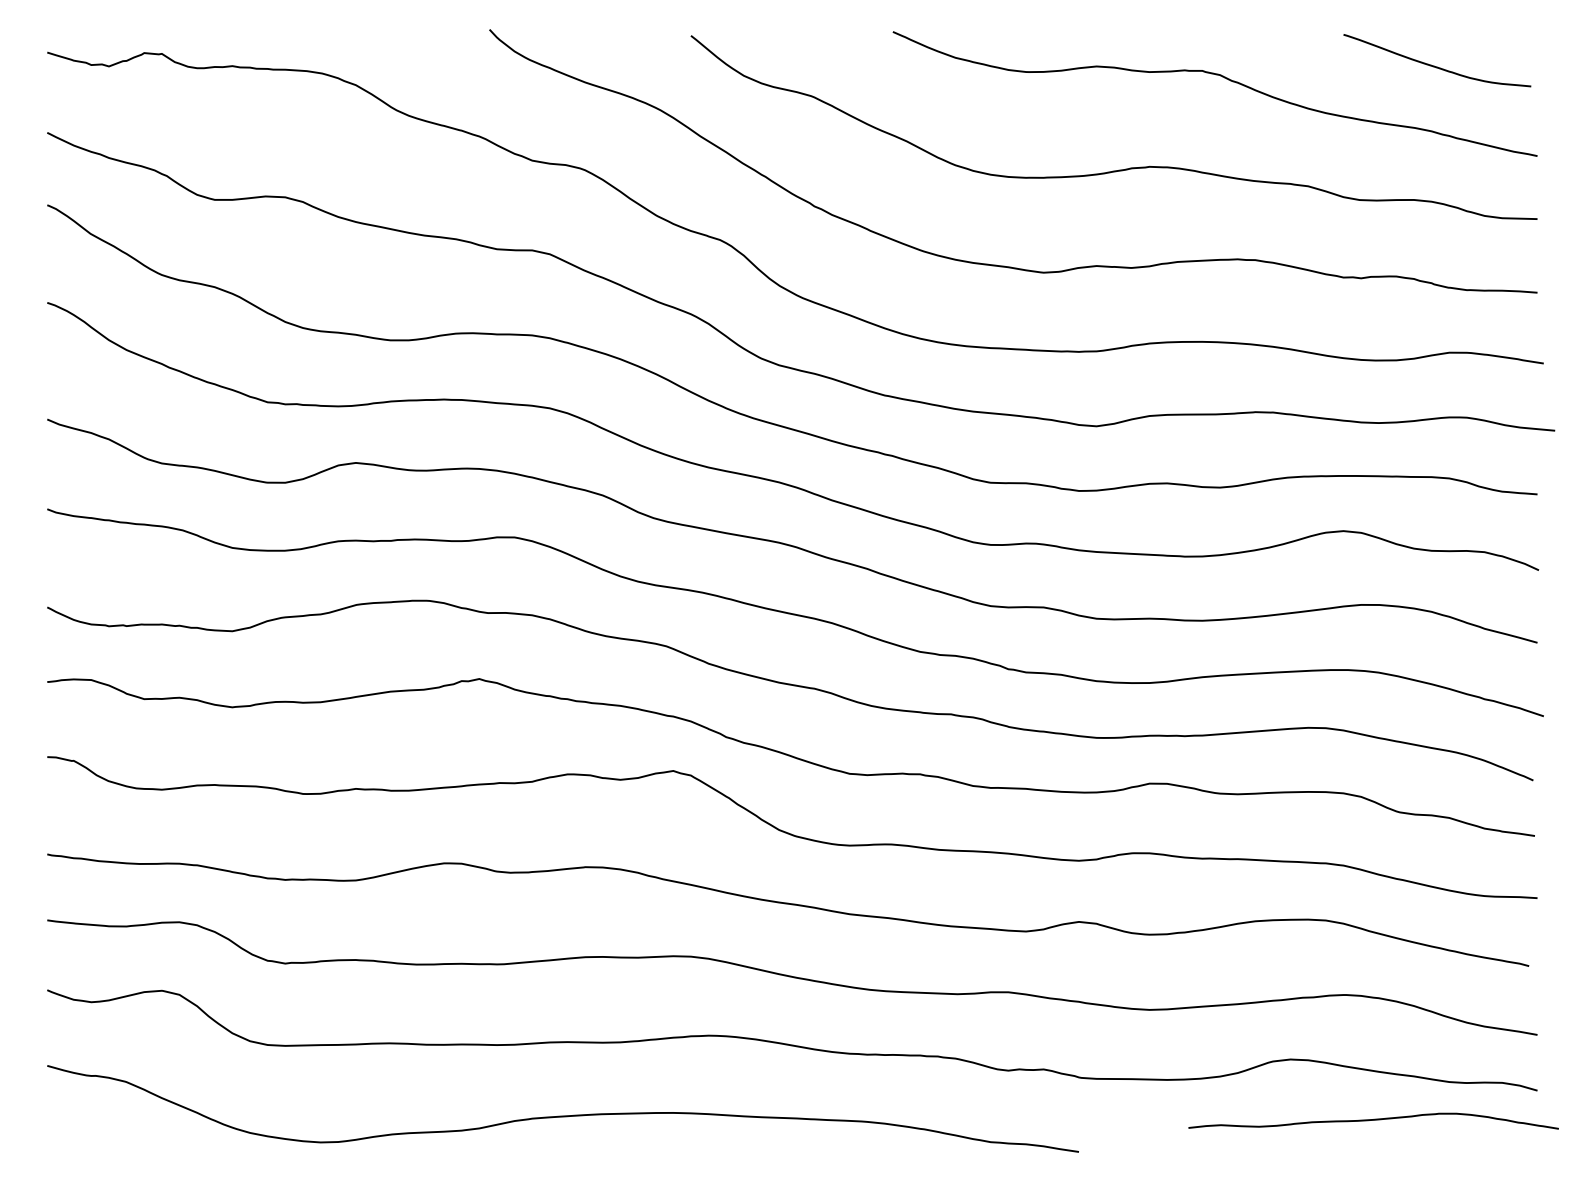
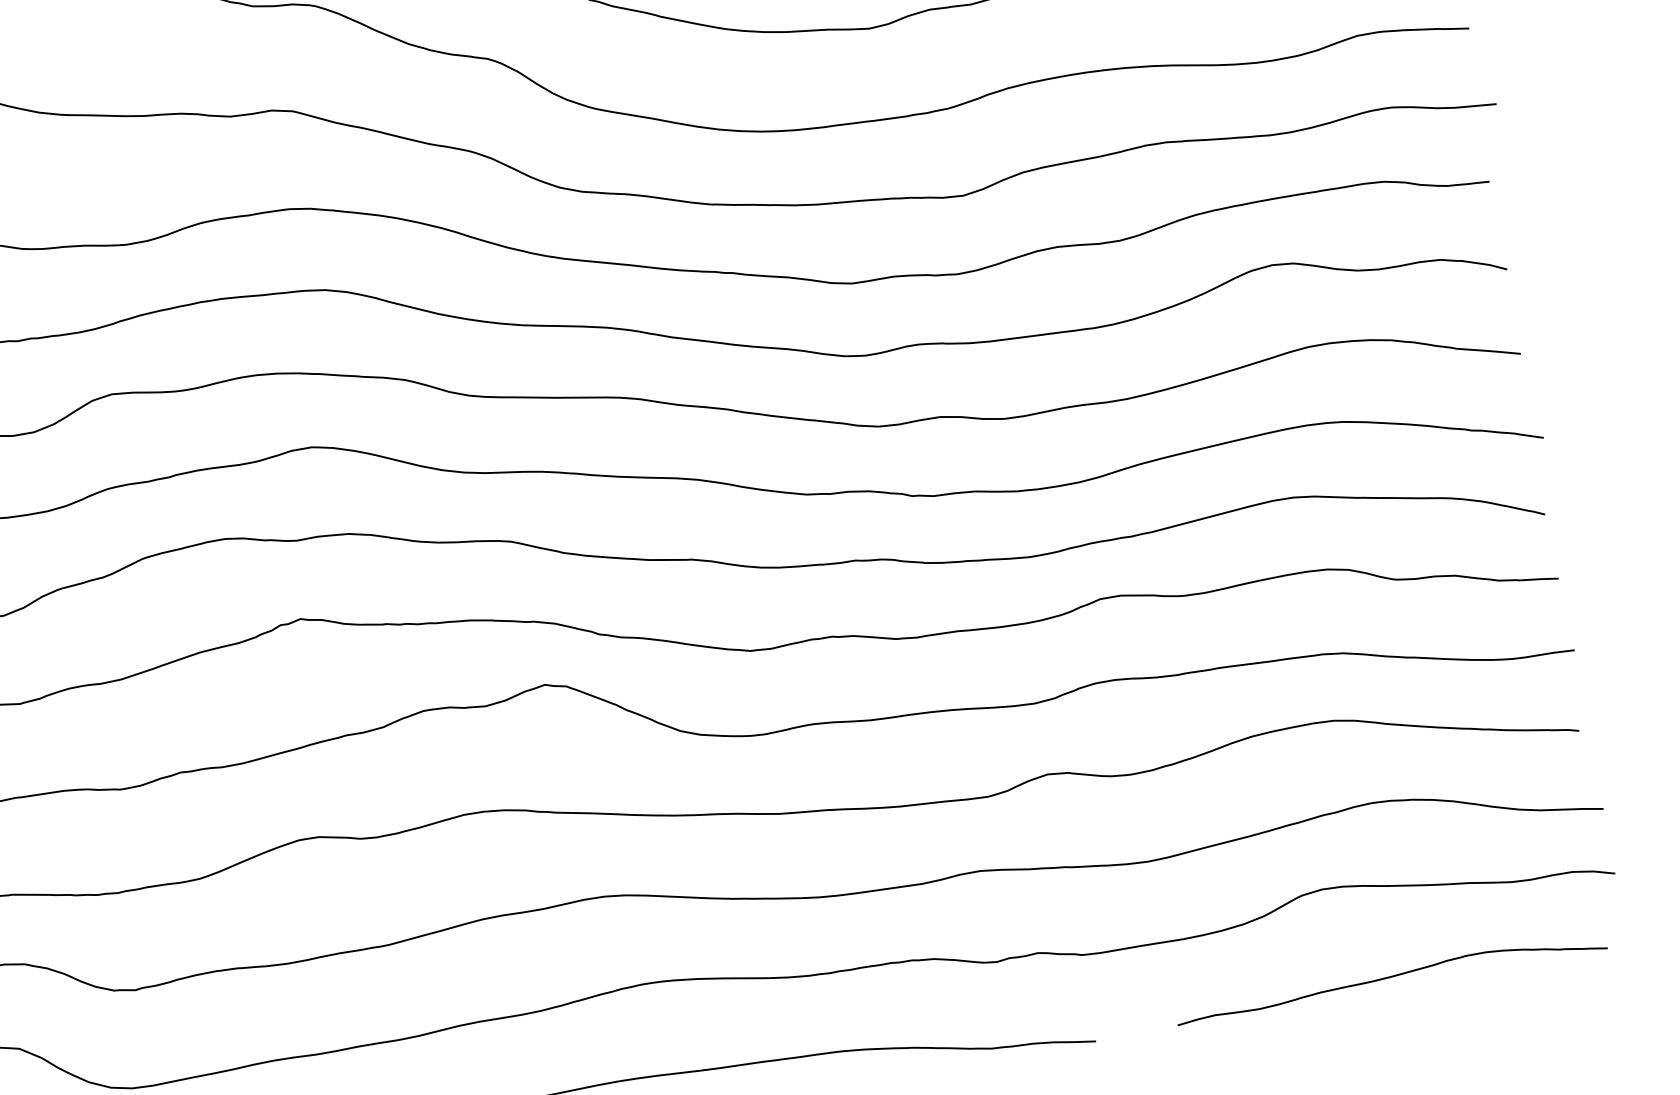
curve: (1373, 1120) -> (1390, 977), moved

